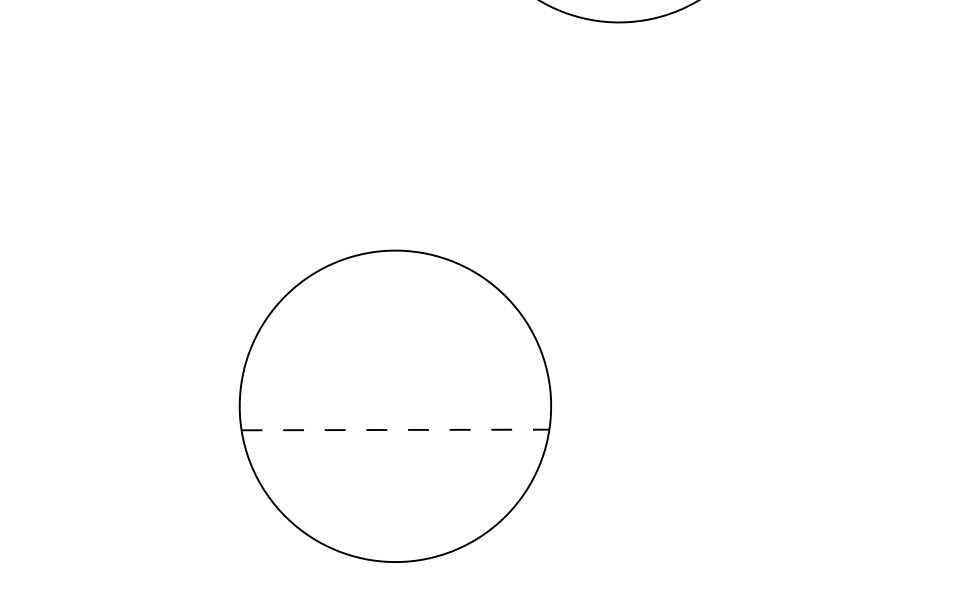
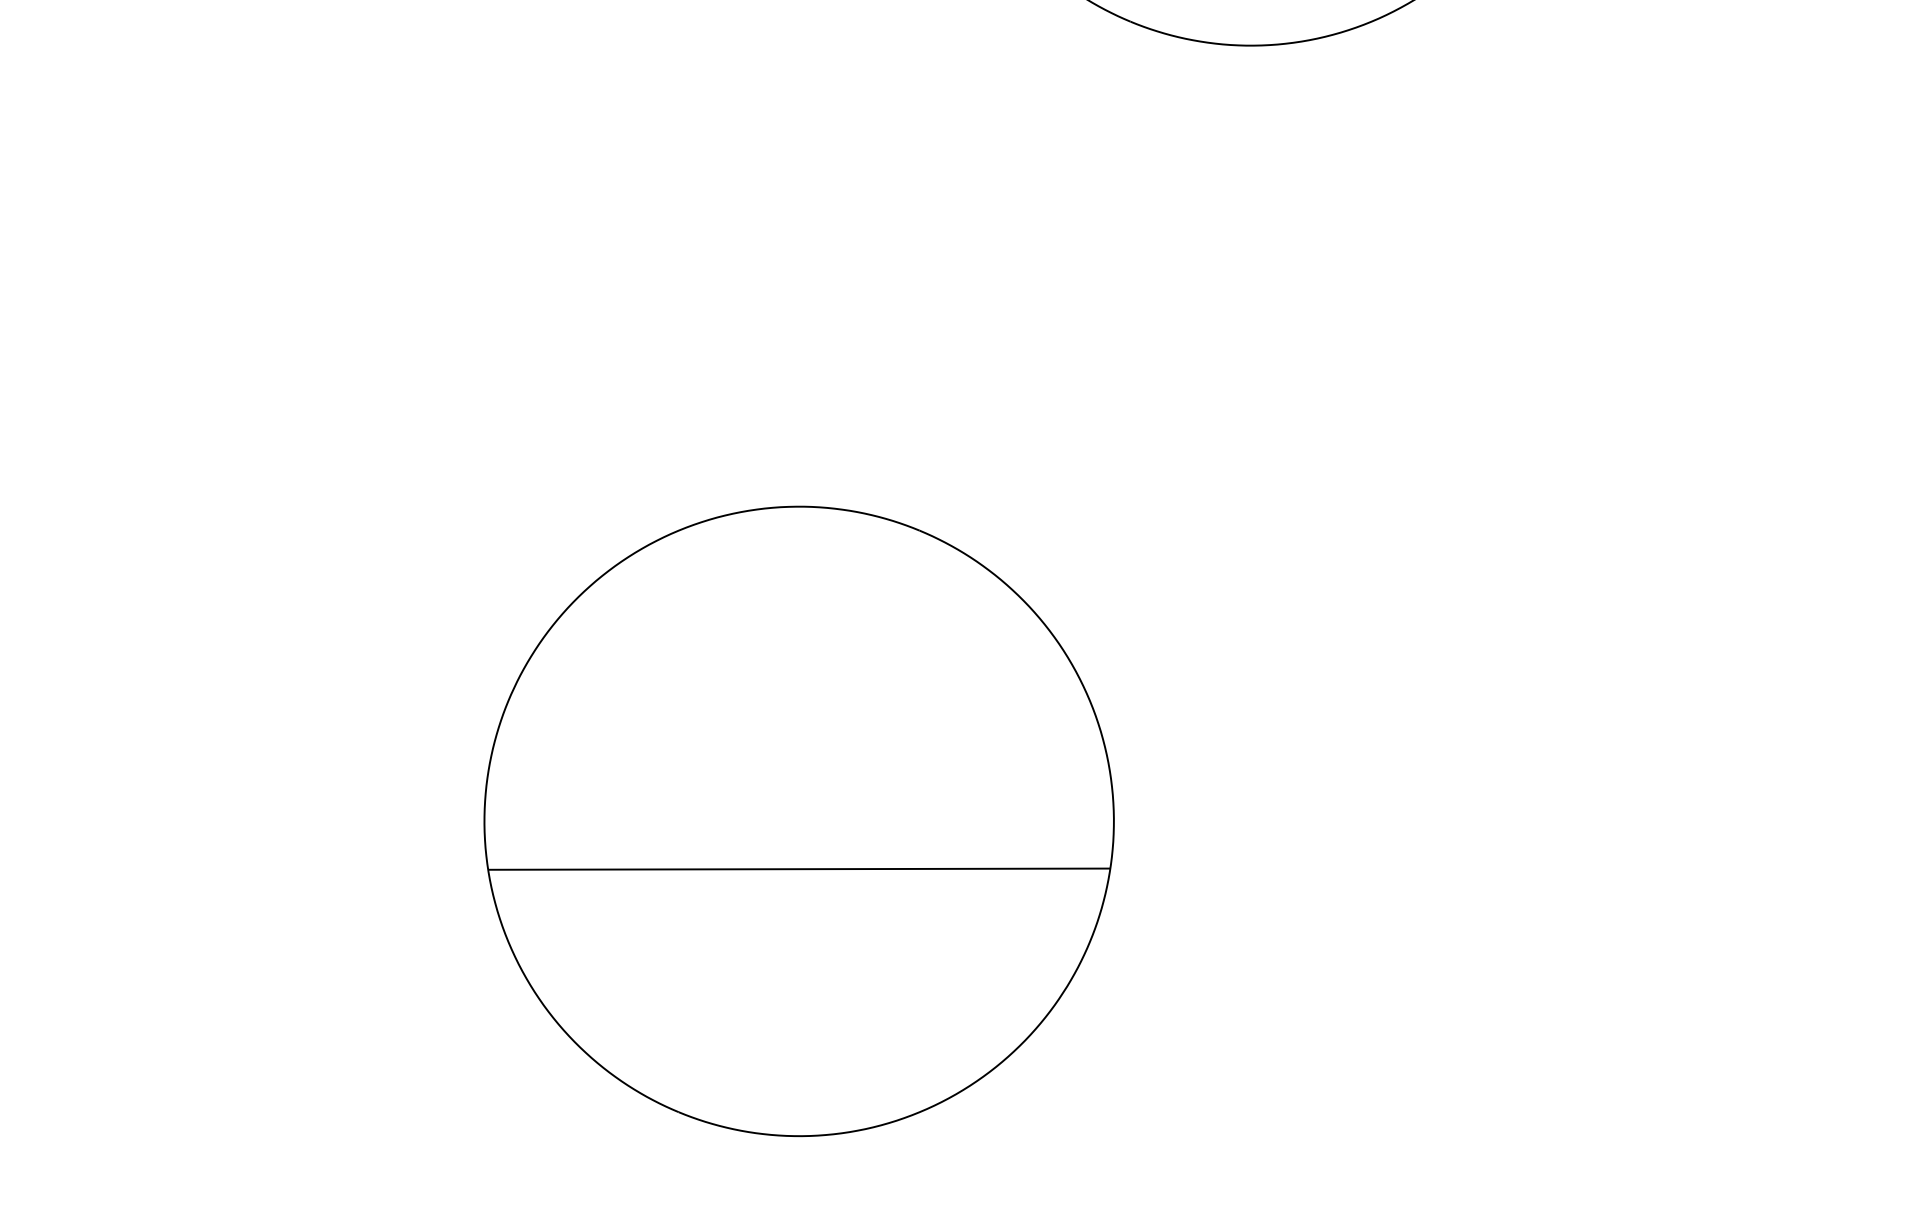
line: (395, 429) -> (799, 868), dashed -> solid

